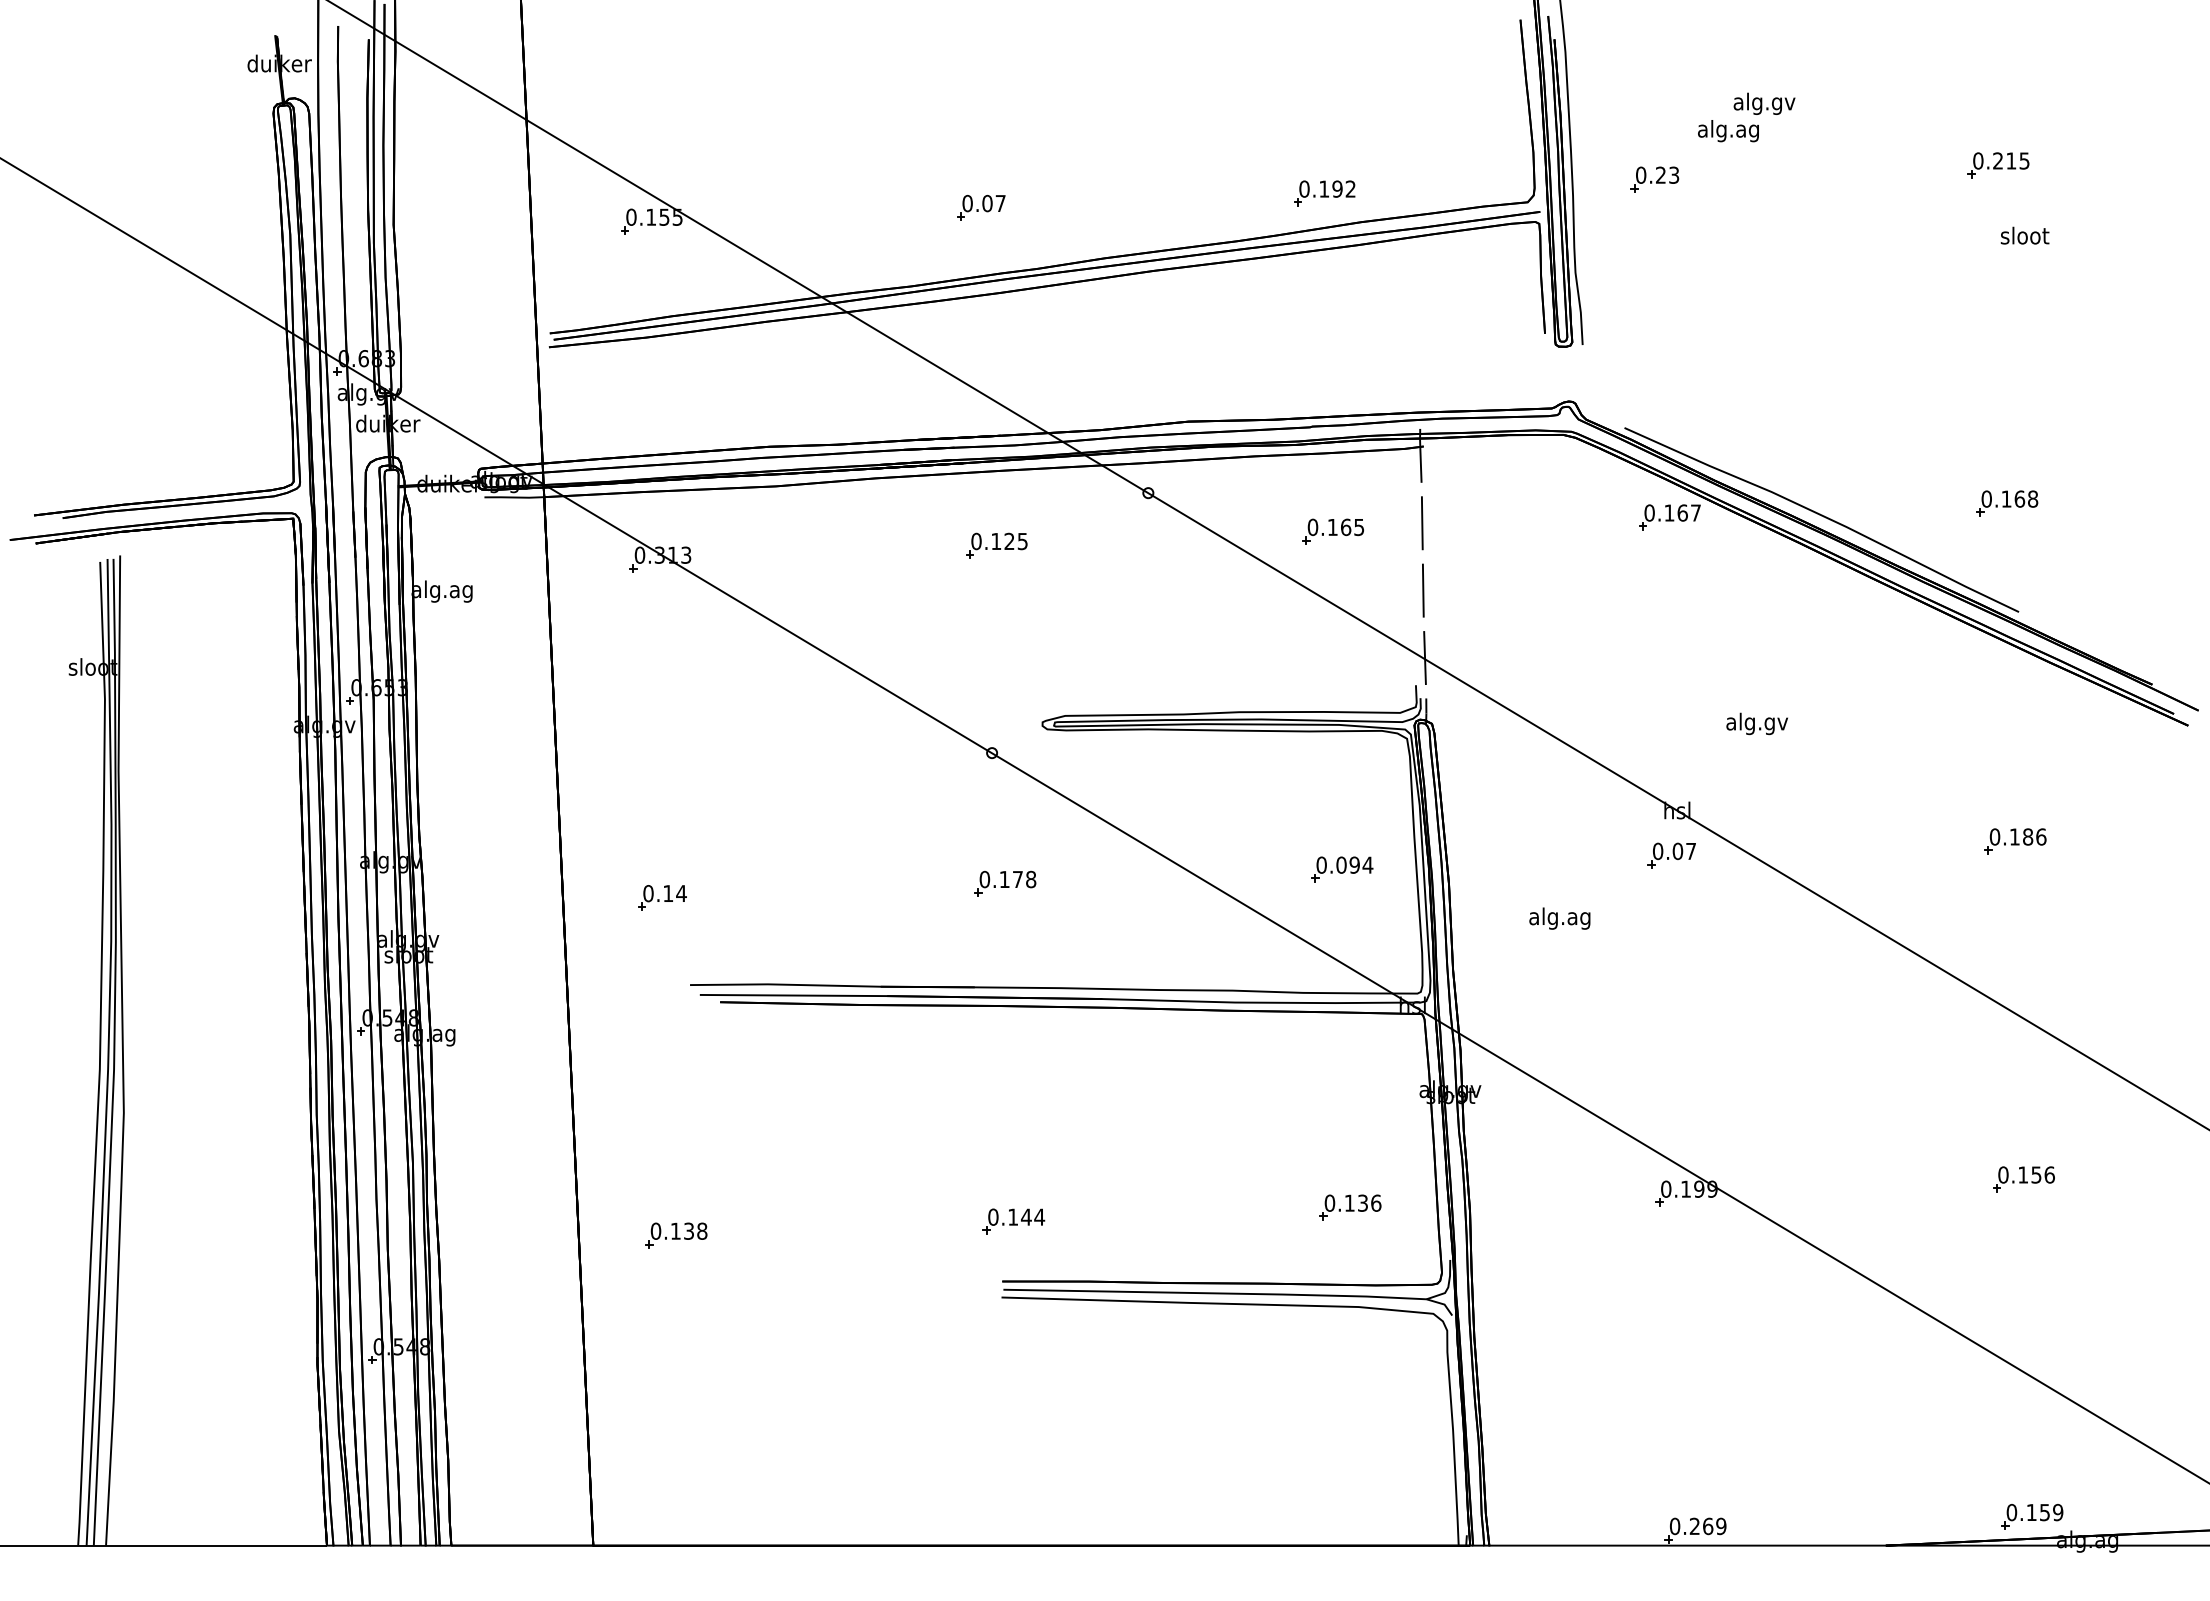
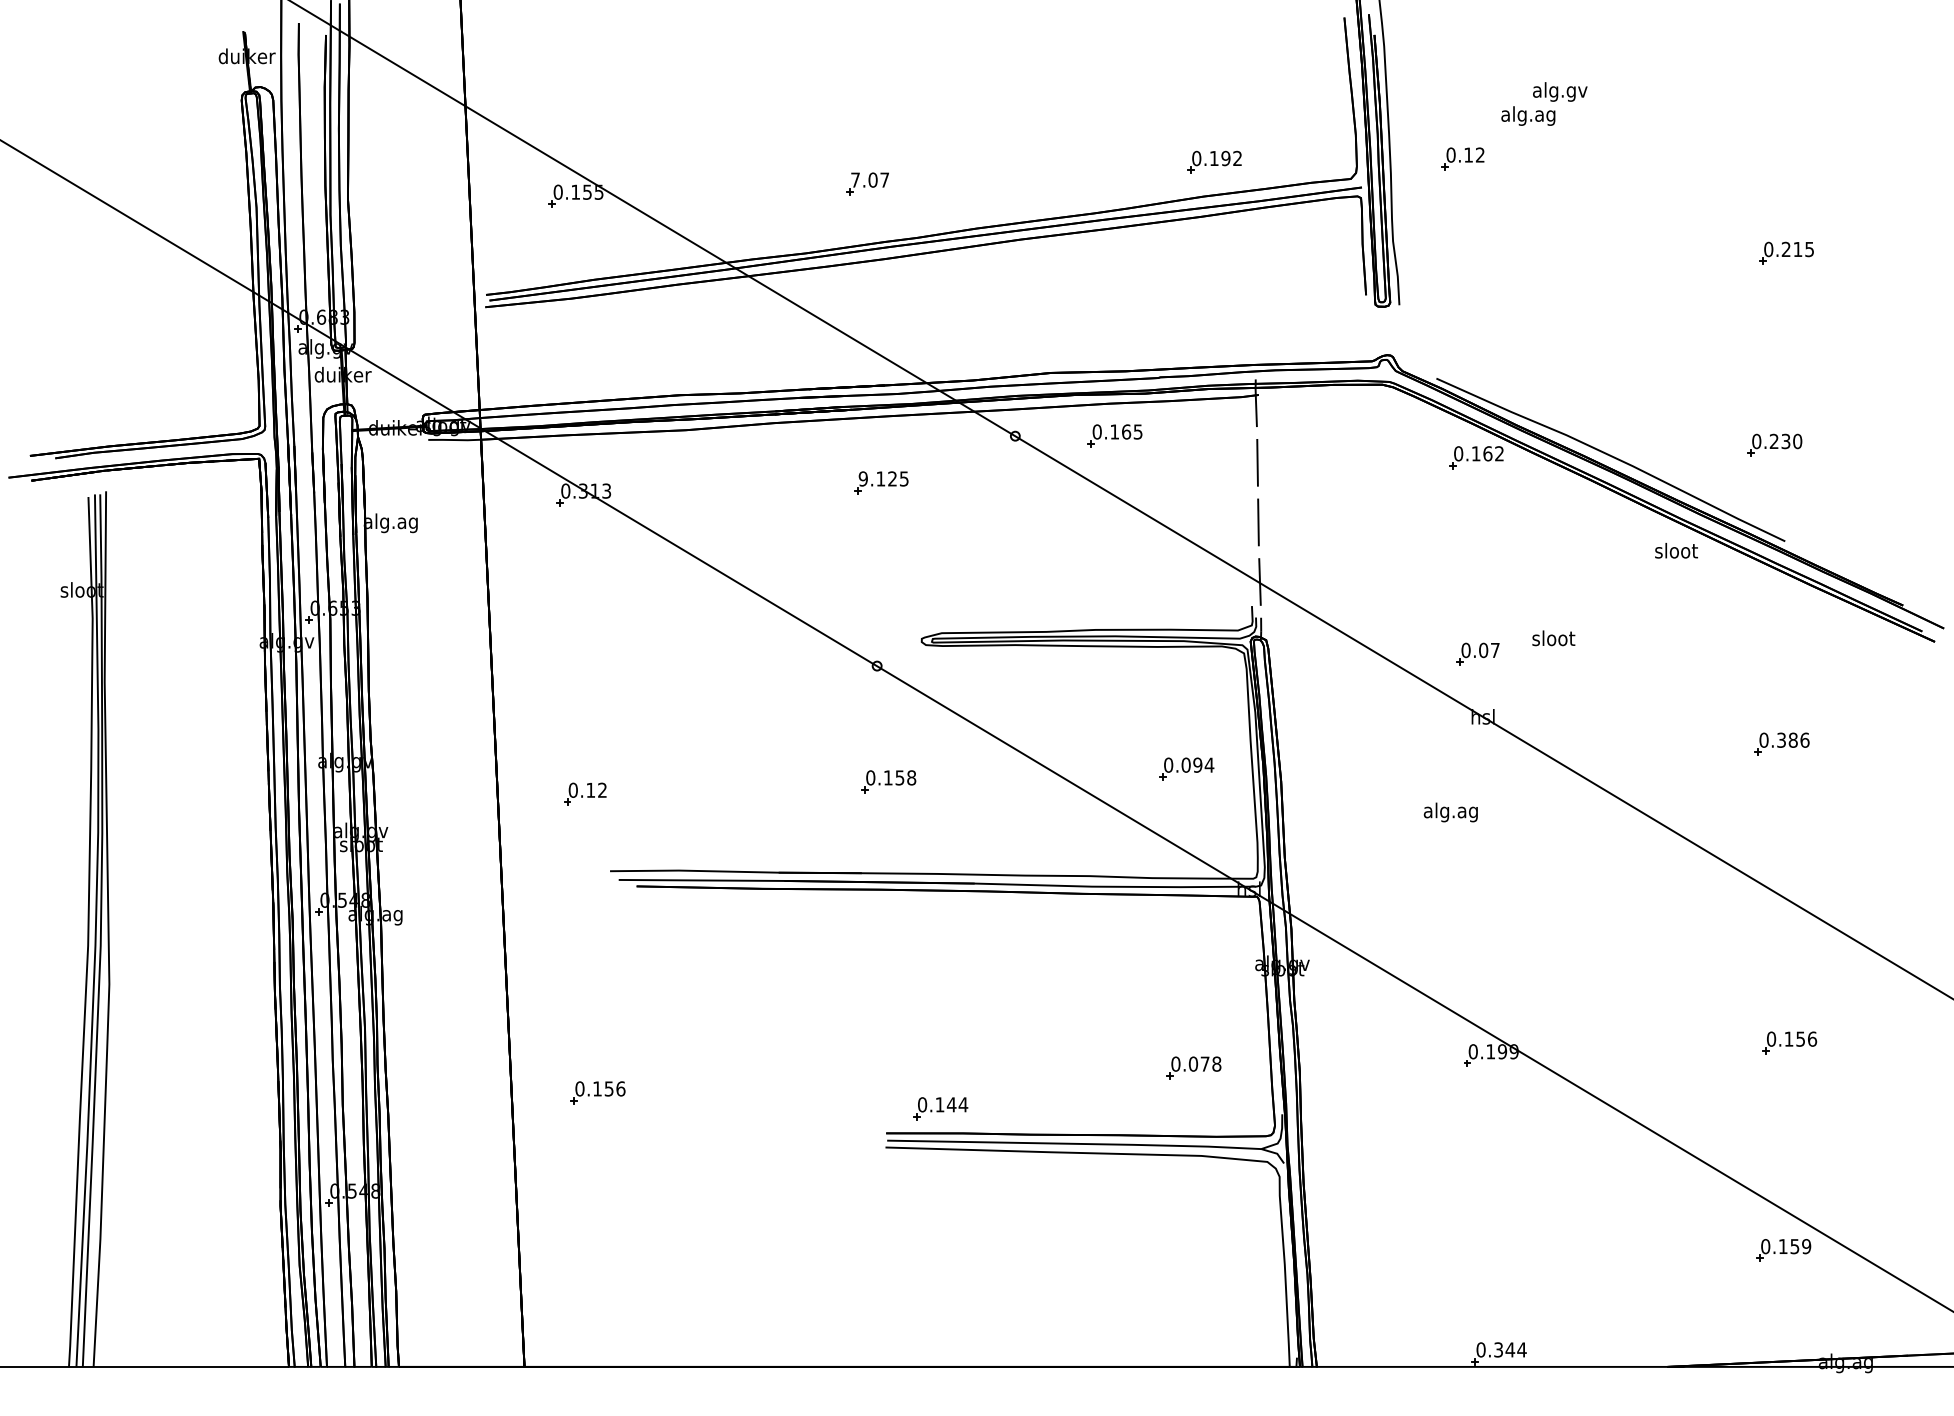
part: (1998, 165) -> (1786, 253), moved
text: (1667, 174) -> (1474, 154), 0.23 -> 0.12
part: (1324, 193) -> (1214, 162), moved
text: (967, 203) -> (855, 180), 0.07 -> 7.07
text: (2024, 235) -> (1676, 550), moved
text: (2019, 498) -> (1785, 440), 0.168 -> 0.230
text: (1695, 512) -> (1499, 453), 0.167 -> 0.162
part: (1332, 531) -> (1114, 435), moved
text: (976, 541) -> (863, 478), 0.125 -> 9.125
text: (1756, 723) -> (1553, 639), alg.gv -> sloot
text: (2014, 836) -> (1781, 739), 0.186 -> 0.386
part: (1671, 855) -> (1477, 654), moved
text: (1017, 879) -> (899, 777), 0.178 -> 0.158
text: (681, 893) -> (602, 790), 0.14 -> 0.12
text: (1559, 918) -> (1450, 812), moved
text: (1362, 1202) -> (1204, 1063), 0.136 -> 0.078
part: (1013, 1221) -> (940, 1108), moved
text: (695, 1230) -> (614, 1088), 0.138 -> 0.156
part: (2032, 1516) -> (1783, 1250), moved
text: (1708, 1526) -> (1510, 1350), 0.269 -> 0.344

